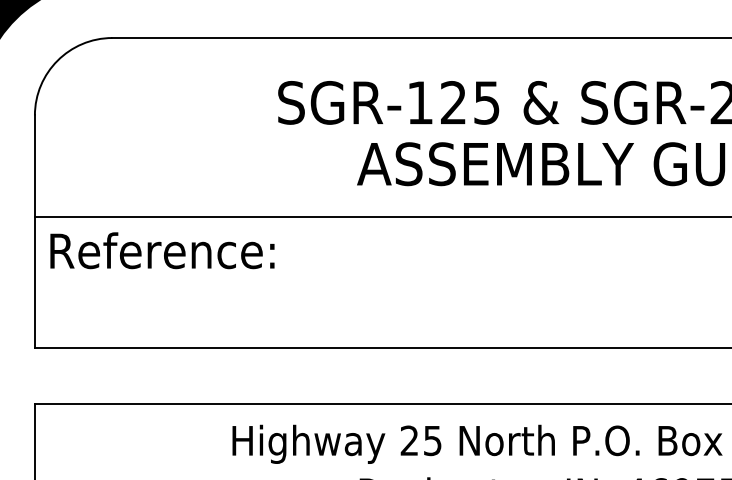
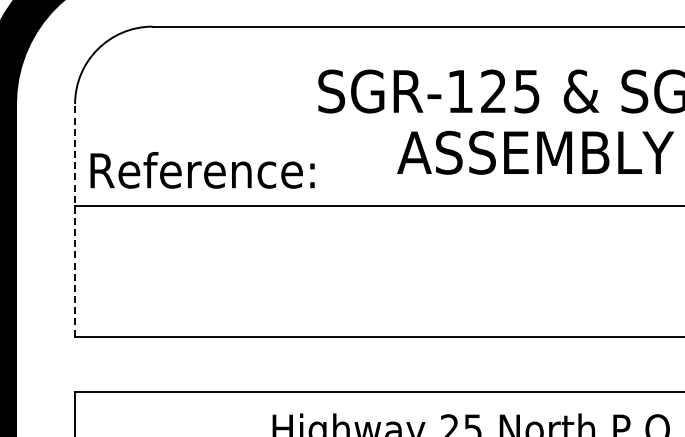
line: (34, 231) -> (74, 220), solid -> dashed
text: (162, 250) -> (202, 170), moved

